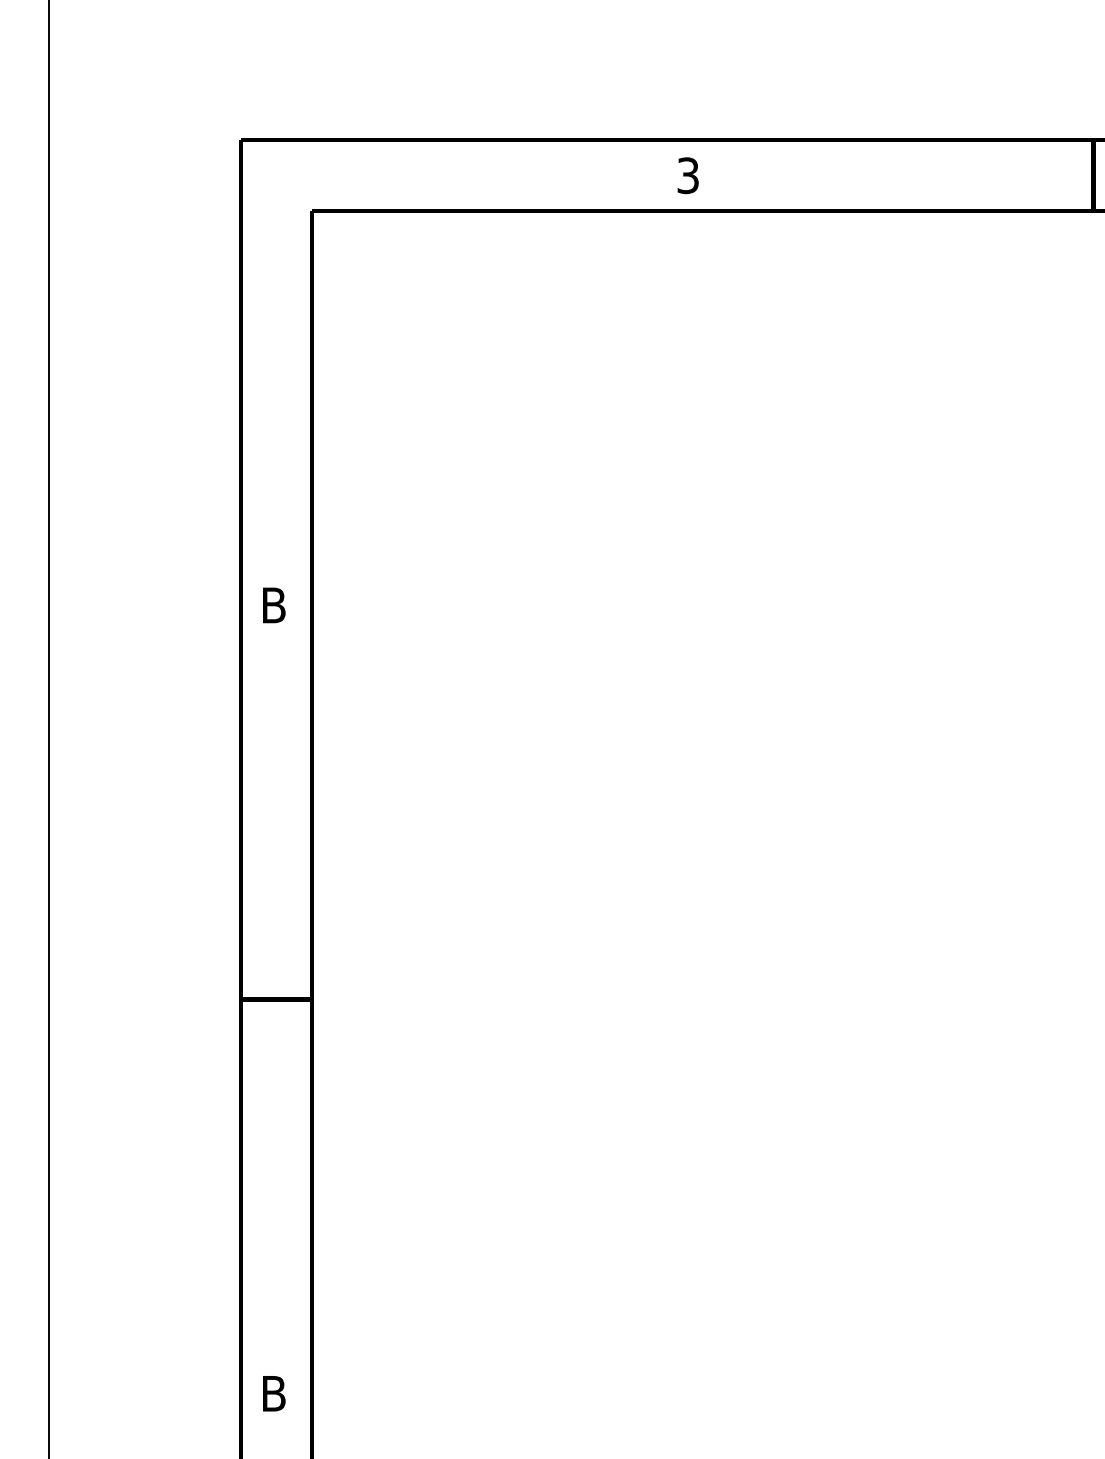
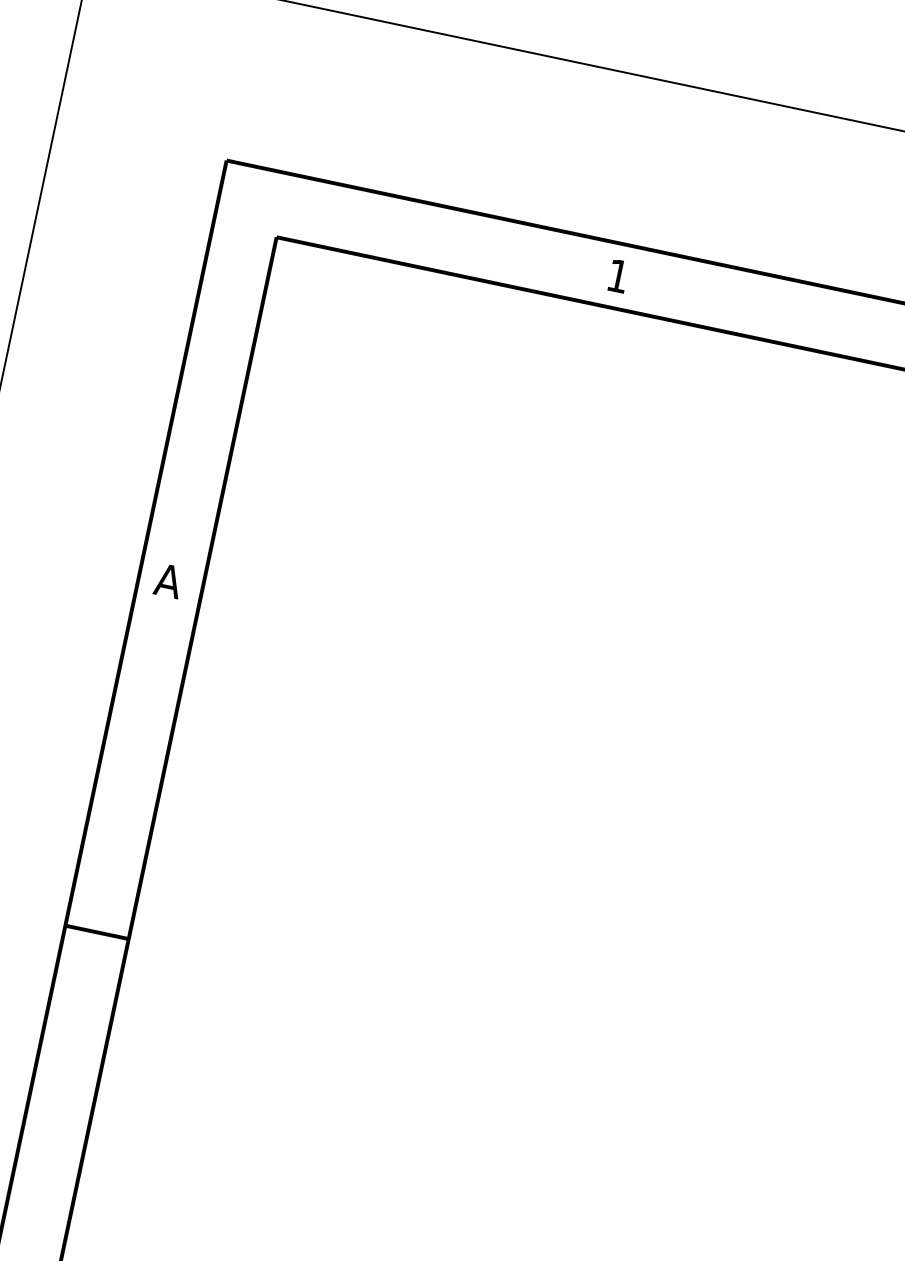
text: (687, 175) -> (617, 275), 3 -> 1
text: (273, 605) -> (168, 580), B -> A

